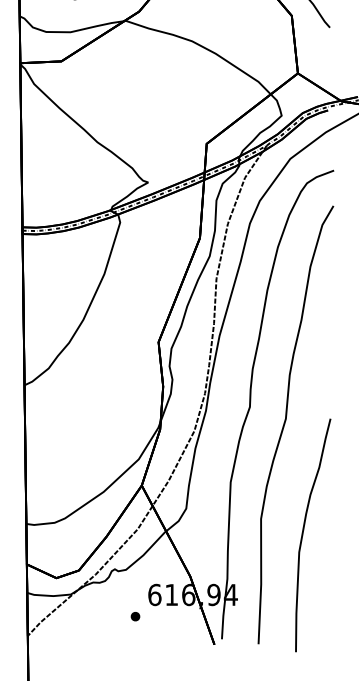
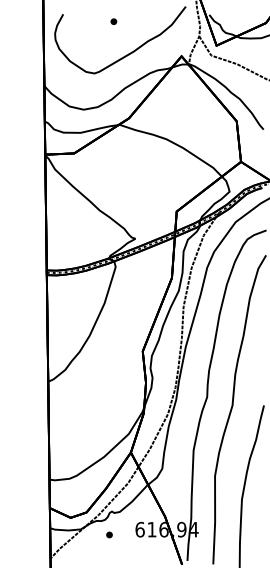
part: (135, 615) -> (109, 534), moved

